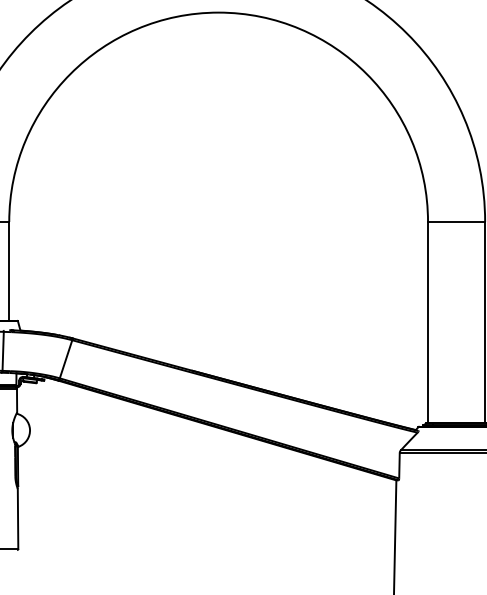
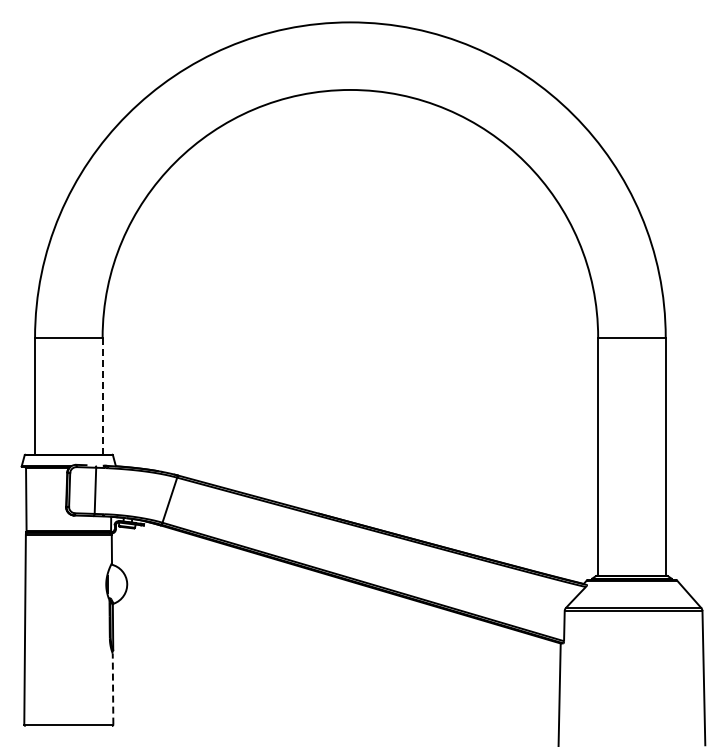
line: (9, 270) -> (102, 395), solid -> dashed
line: (18, 518) -> (113, 688), solid -> dashed

